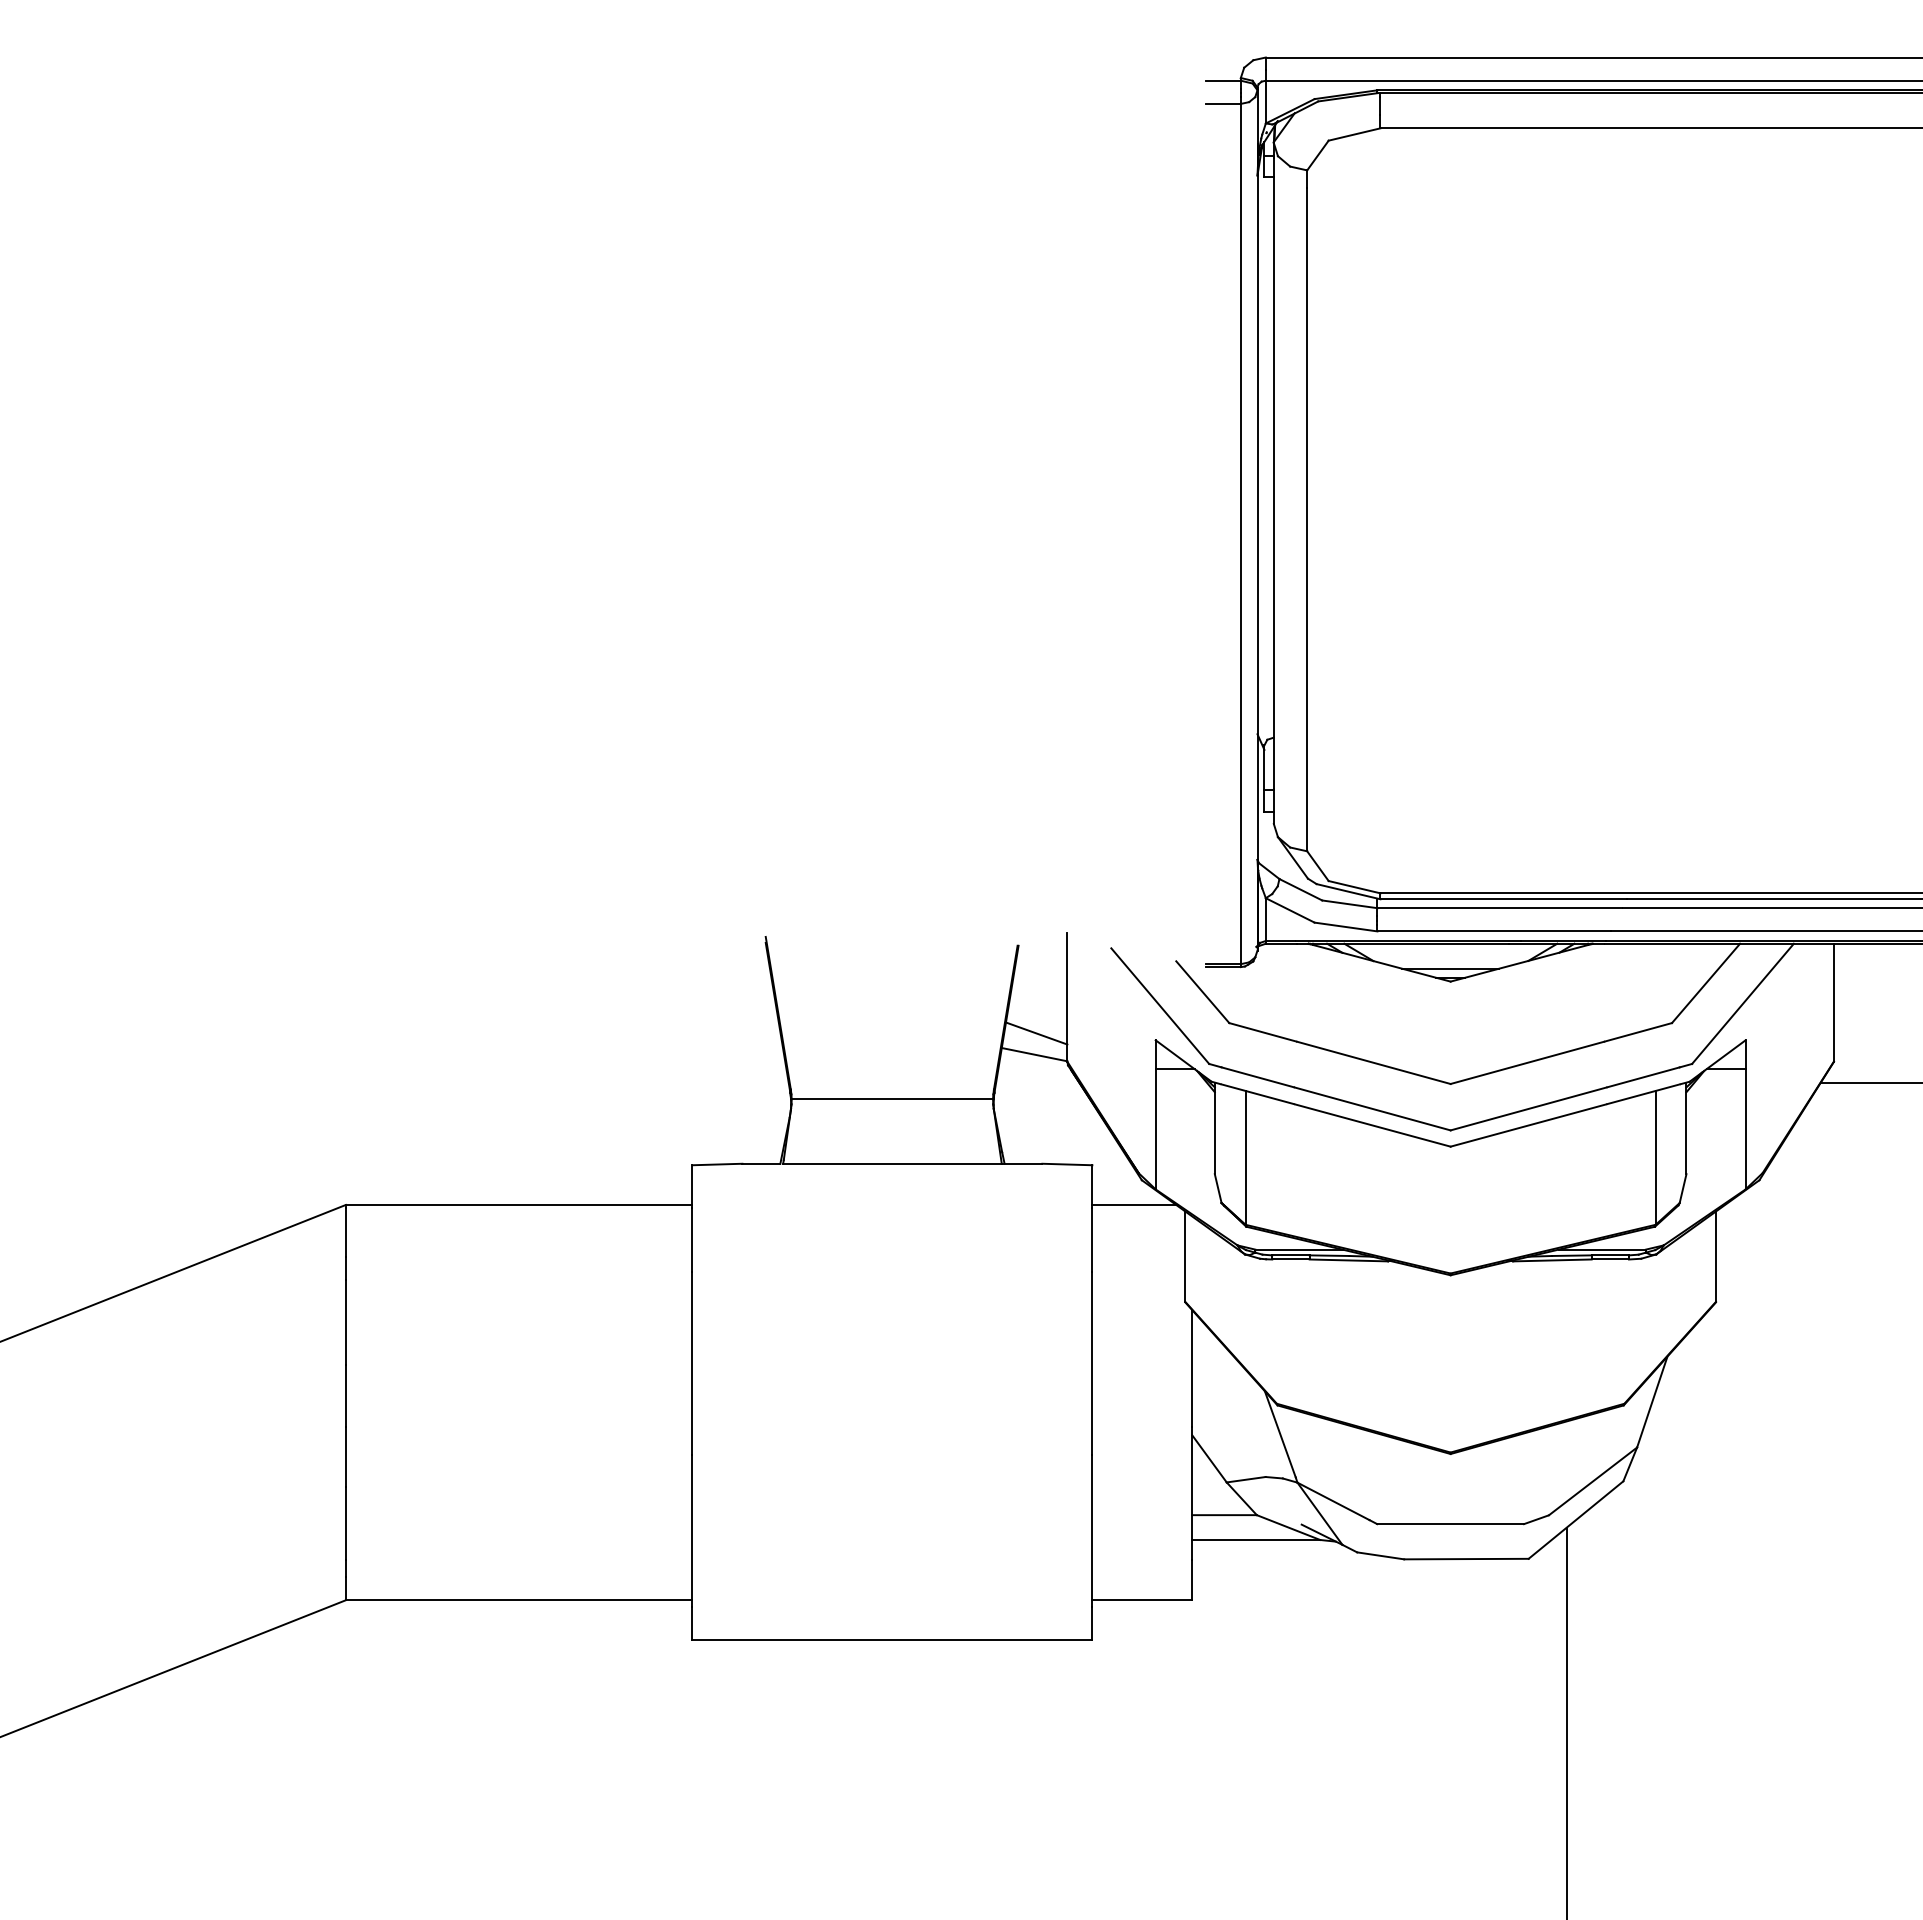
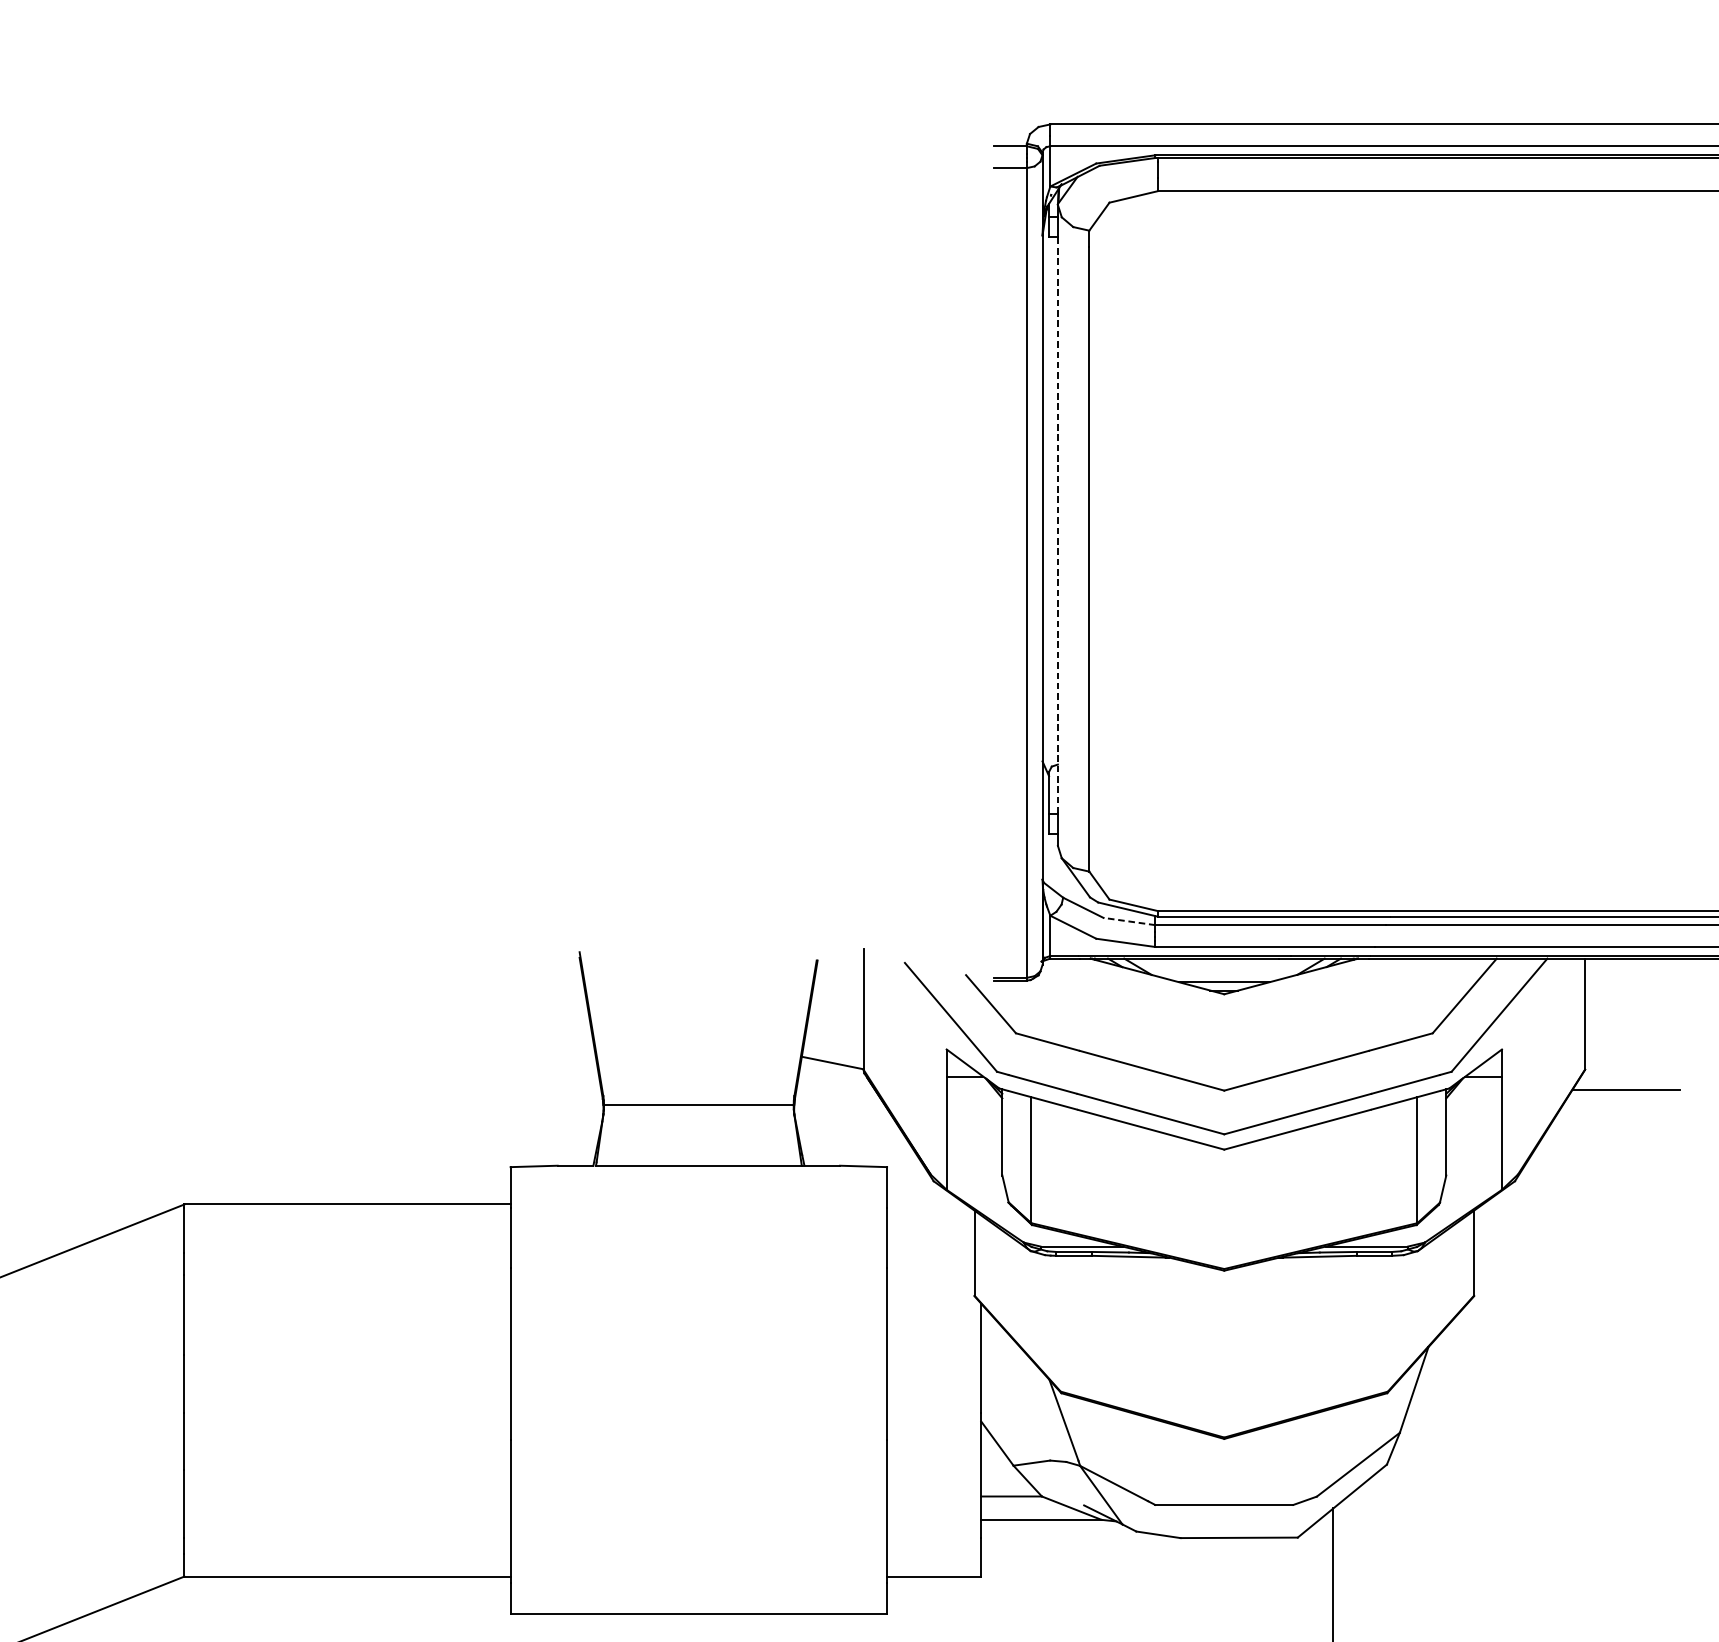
line: (1273, 483) -> (1057, 525), solid -> dashed
line: (1349, 904) -> (1129, 921), solid -> dashed
line: (1036, 1033) -> (834, 1043), removed
line: (1134, 1204) -> (926, 1204), removed

